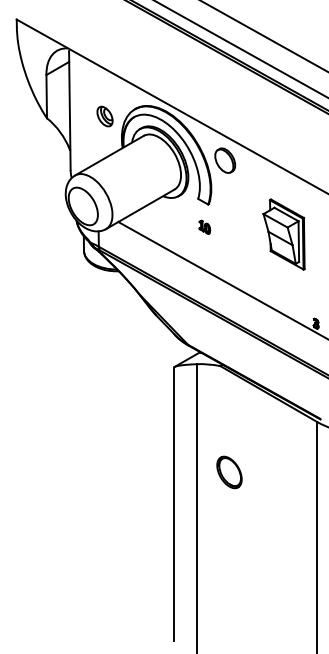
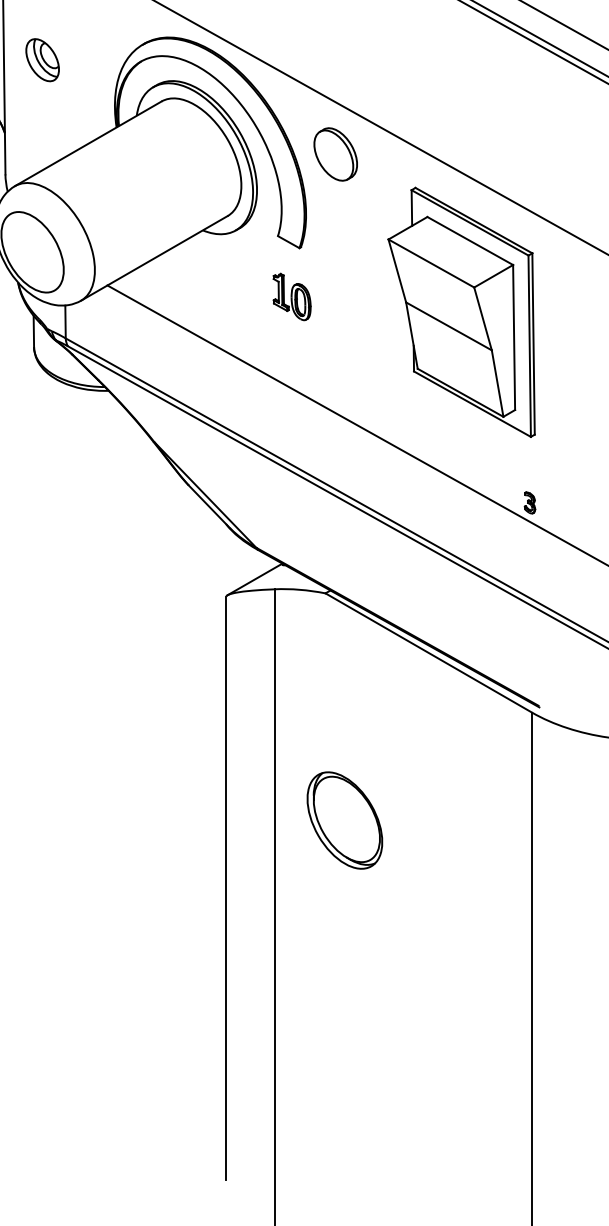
part: (104, 116) -> (41, 60), moved
part: (204, 227) -> (291, 297), size x1.67
part: (283, 234) -> (460, 312), size x1.67
part: (229, 472) -> (344, 820), size x1.43

